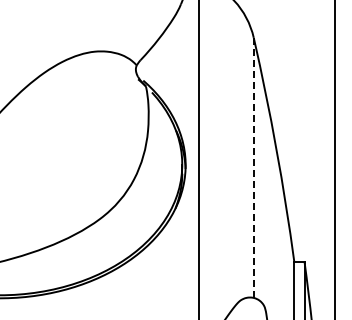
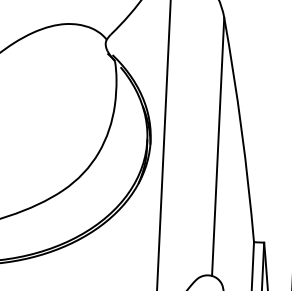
line: (253, 167) -> (217, 146), dashed -> solid

